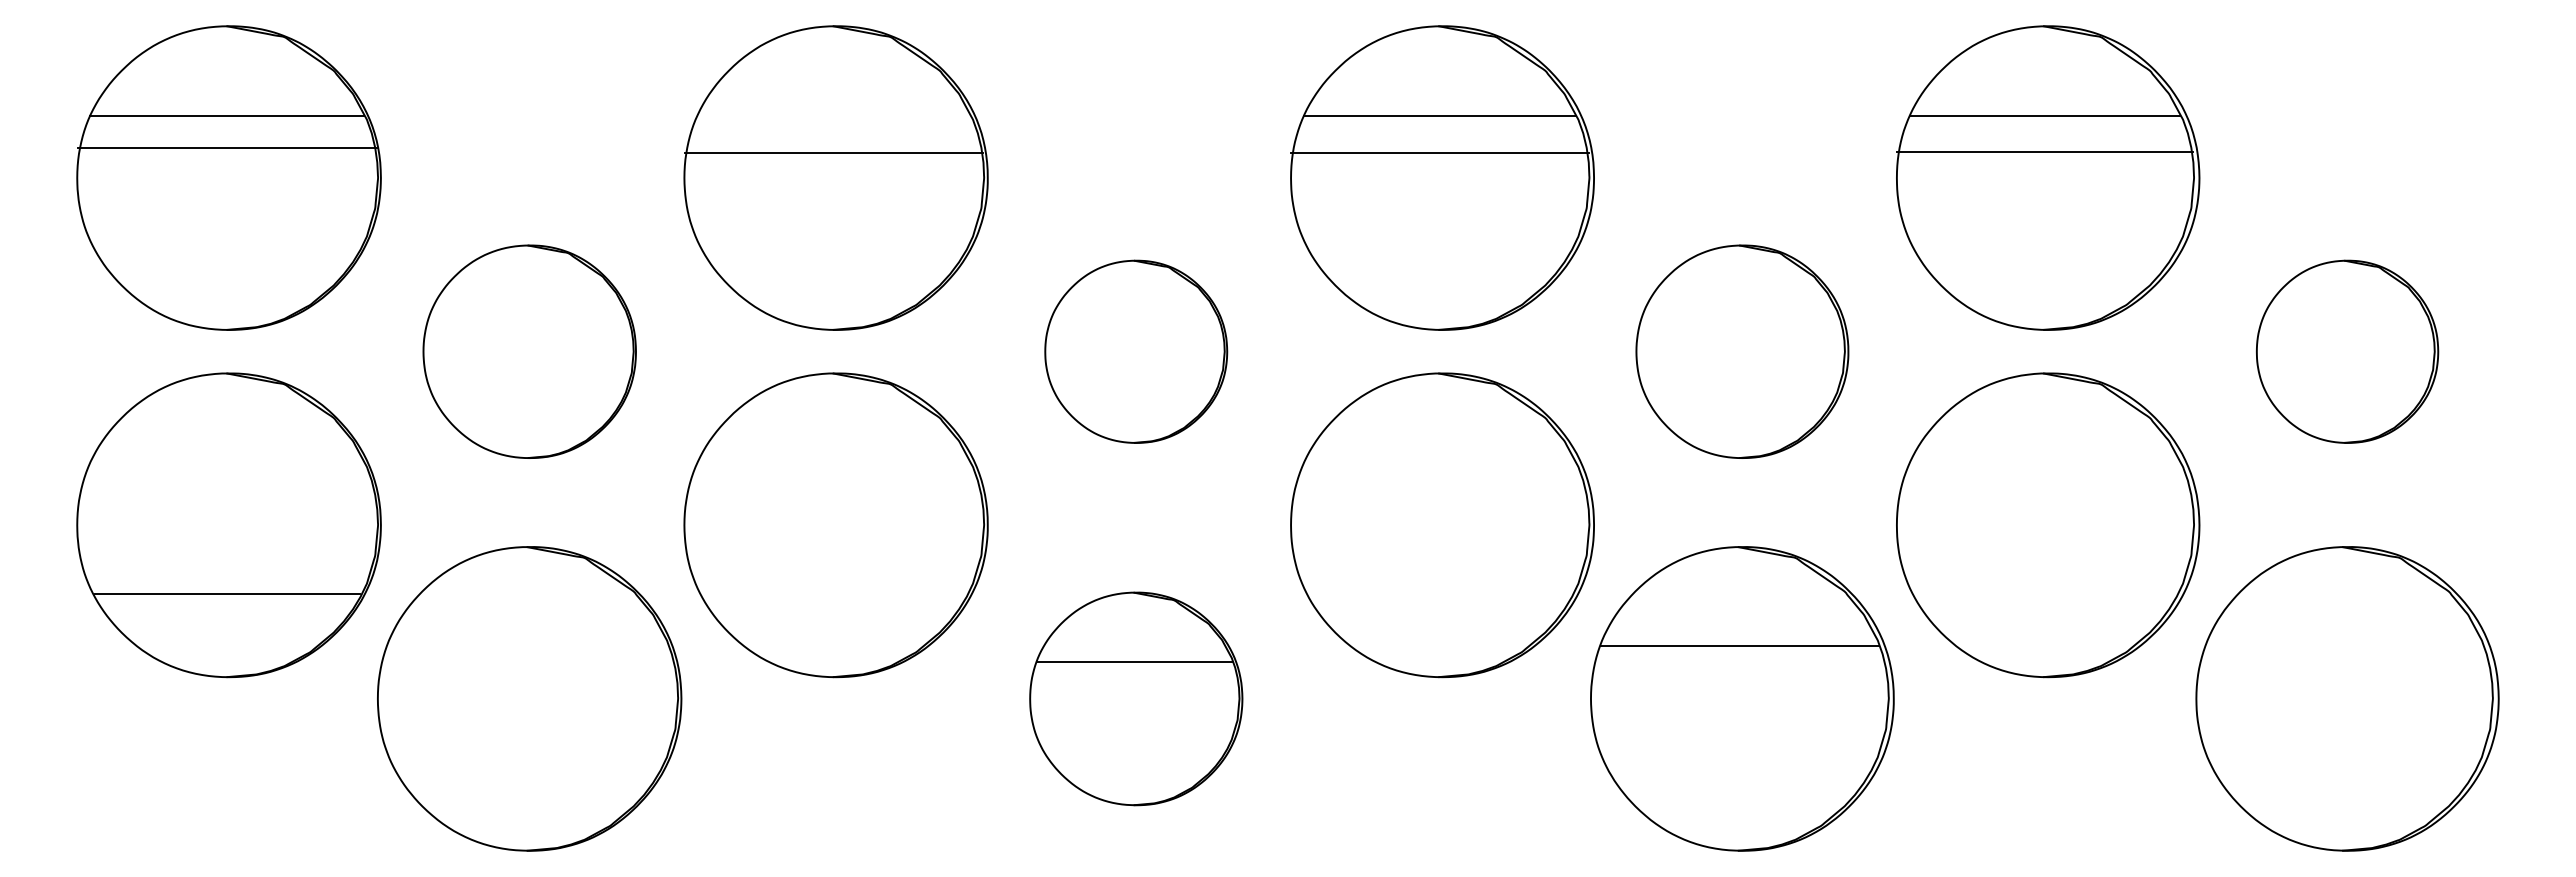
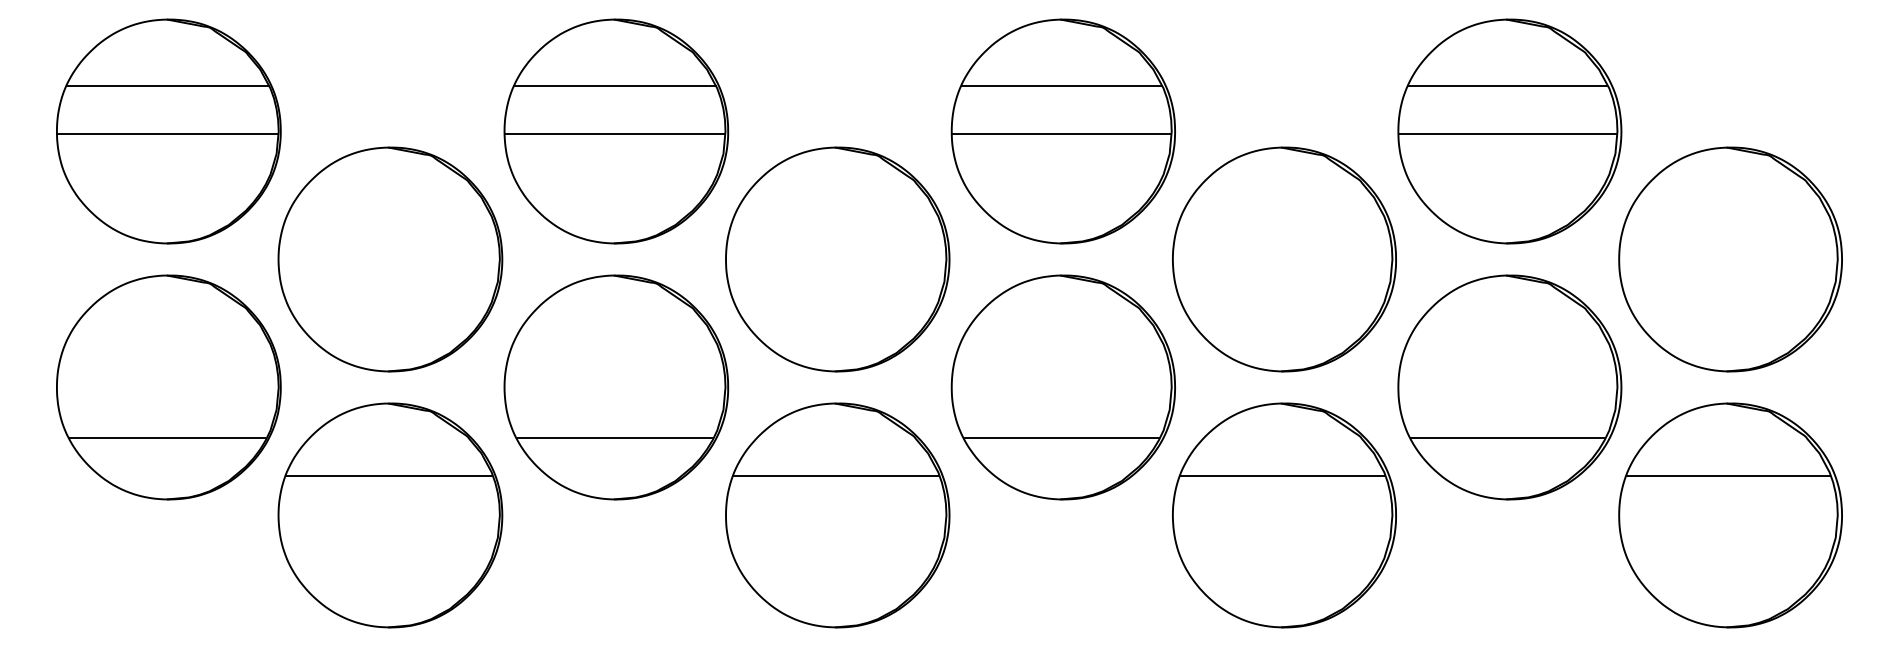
line: (833, 116) -> (614, 86), added
line: (227, 148) -> (167, 134), moved
line: (2045, 152) -> (1507, 134), moved
line: (833, 153) -> (614, 134), moved
line: (1439, 153) -> (1061, 134), moved
part: (529, 351) -> (390, 259), size x1.43
part: (1135, 351) -> (837, 259), size x1.67
part: (1742, 351) -> (1284, 259), size x1.43
part: (2347, 351) -> (1730, 259), size x1.67
line: (833, 593) -> (614, 437), added
line: (1439, 593) -> (1061, 437), added
line: (2044, 593) -> (1507, 437), added
line: (527, 645) -> (388, 476), added
line: (2344, 645) -> (1728, 476), added
part: (1135, 698) -> (837, 515), size x1.43

